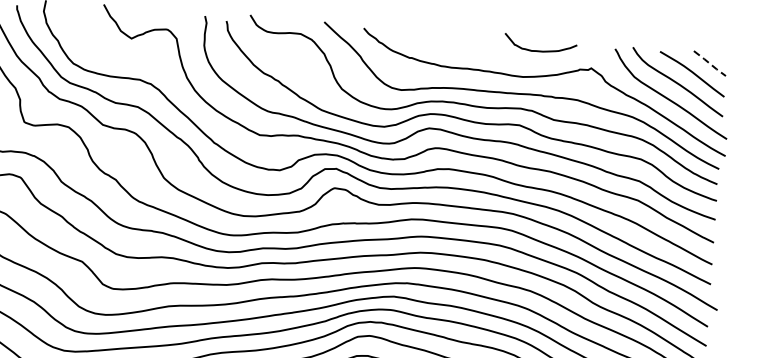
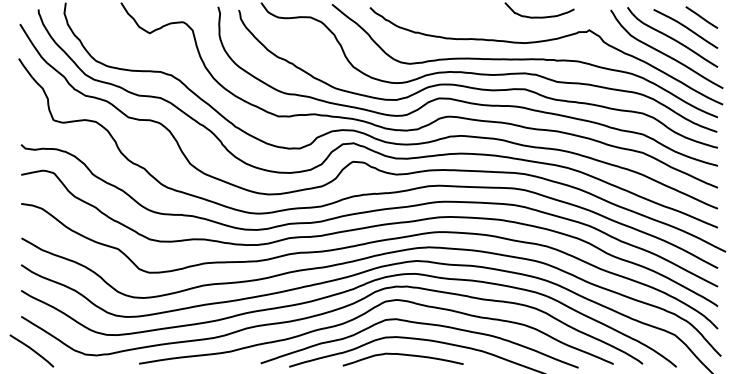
line: (709, 63) -> (701, 17), dashed -> solid

